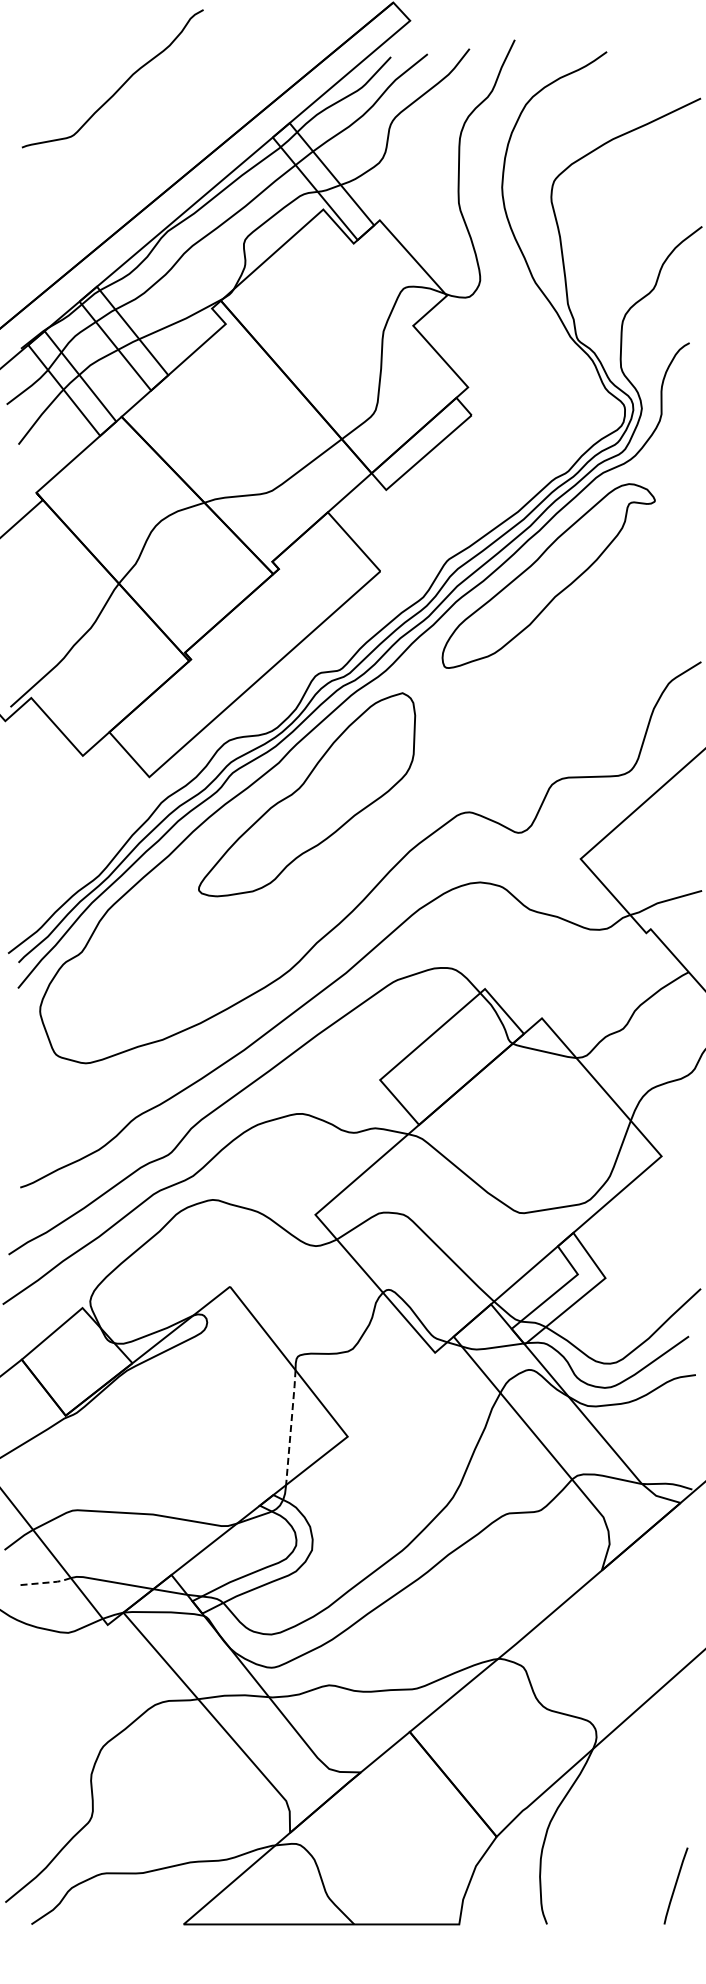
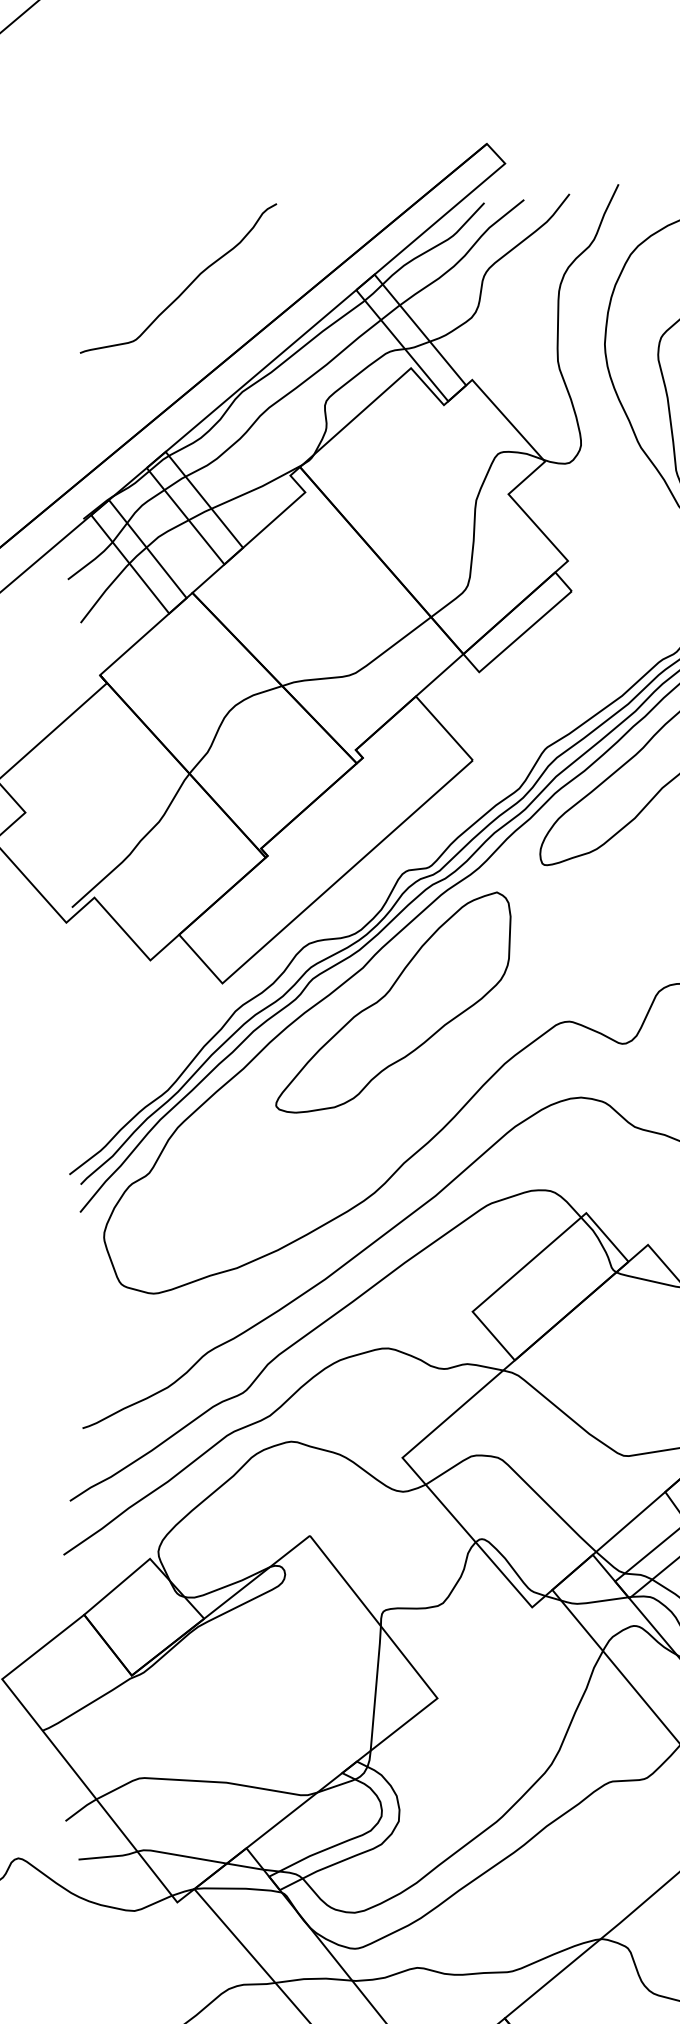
curve: (120, 86) -> (186, 286), moved
line: (291, 1427) -> (376, 1688), dashed -> solid
line: (45, 1582) -> (109, 1856), dashed -> solid

